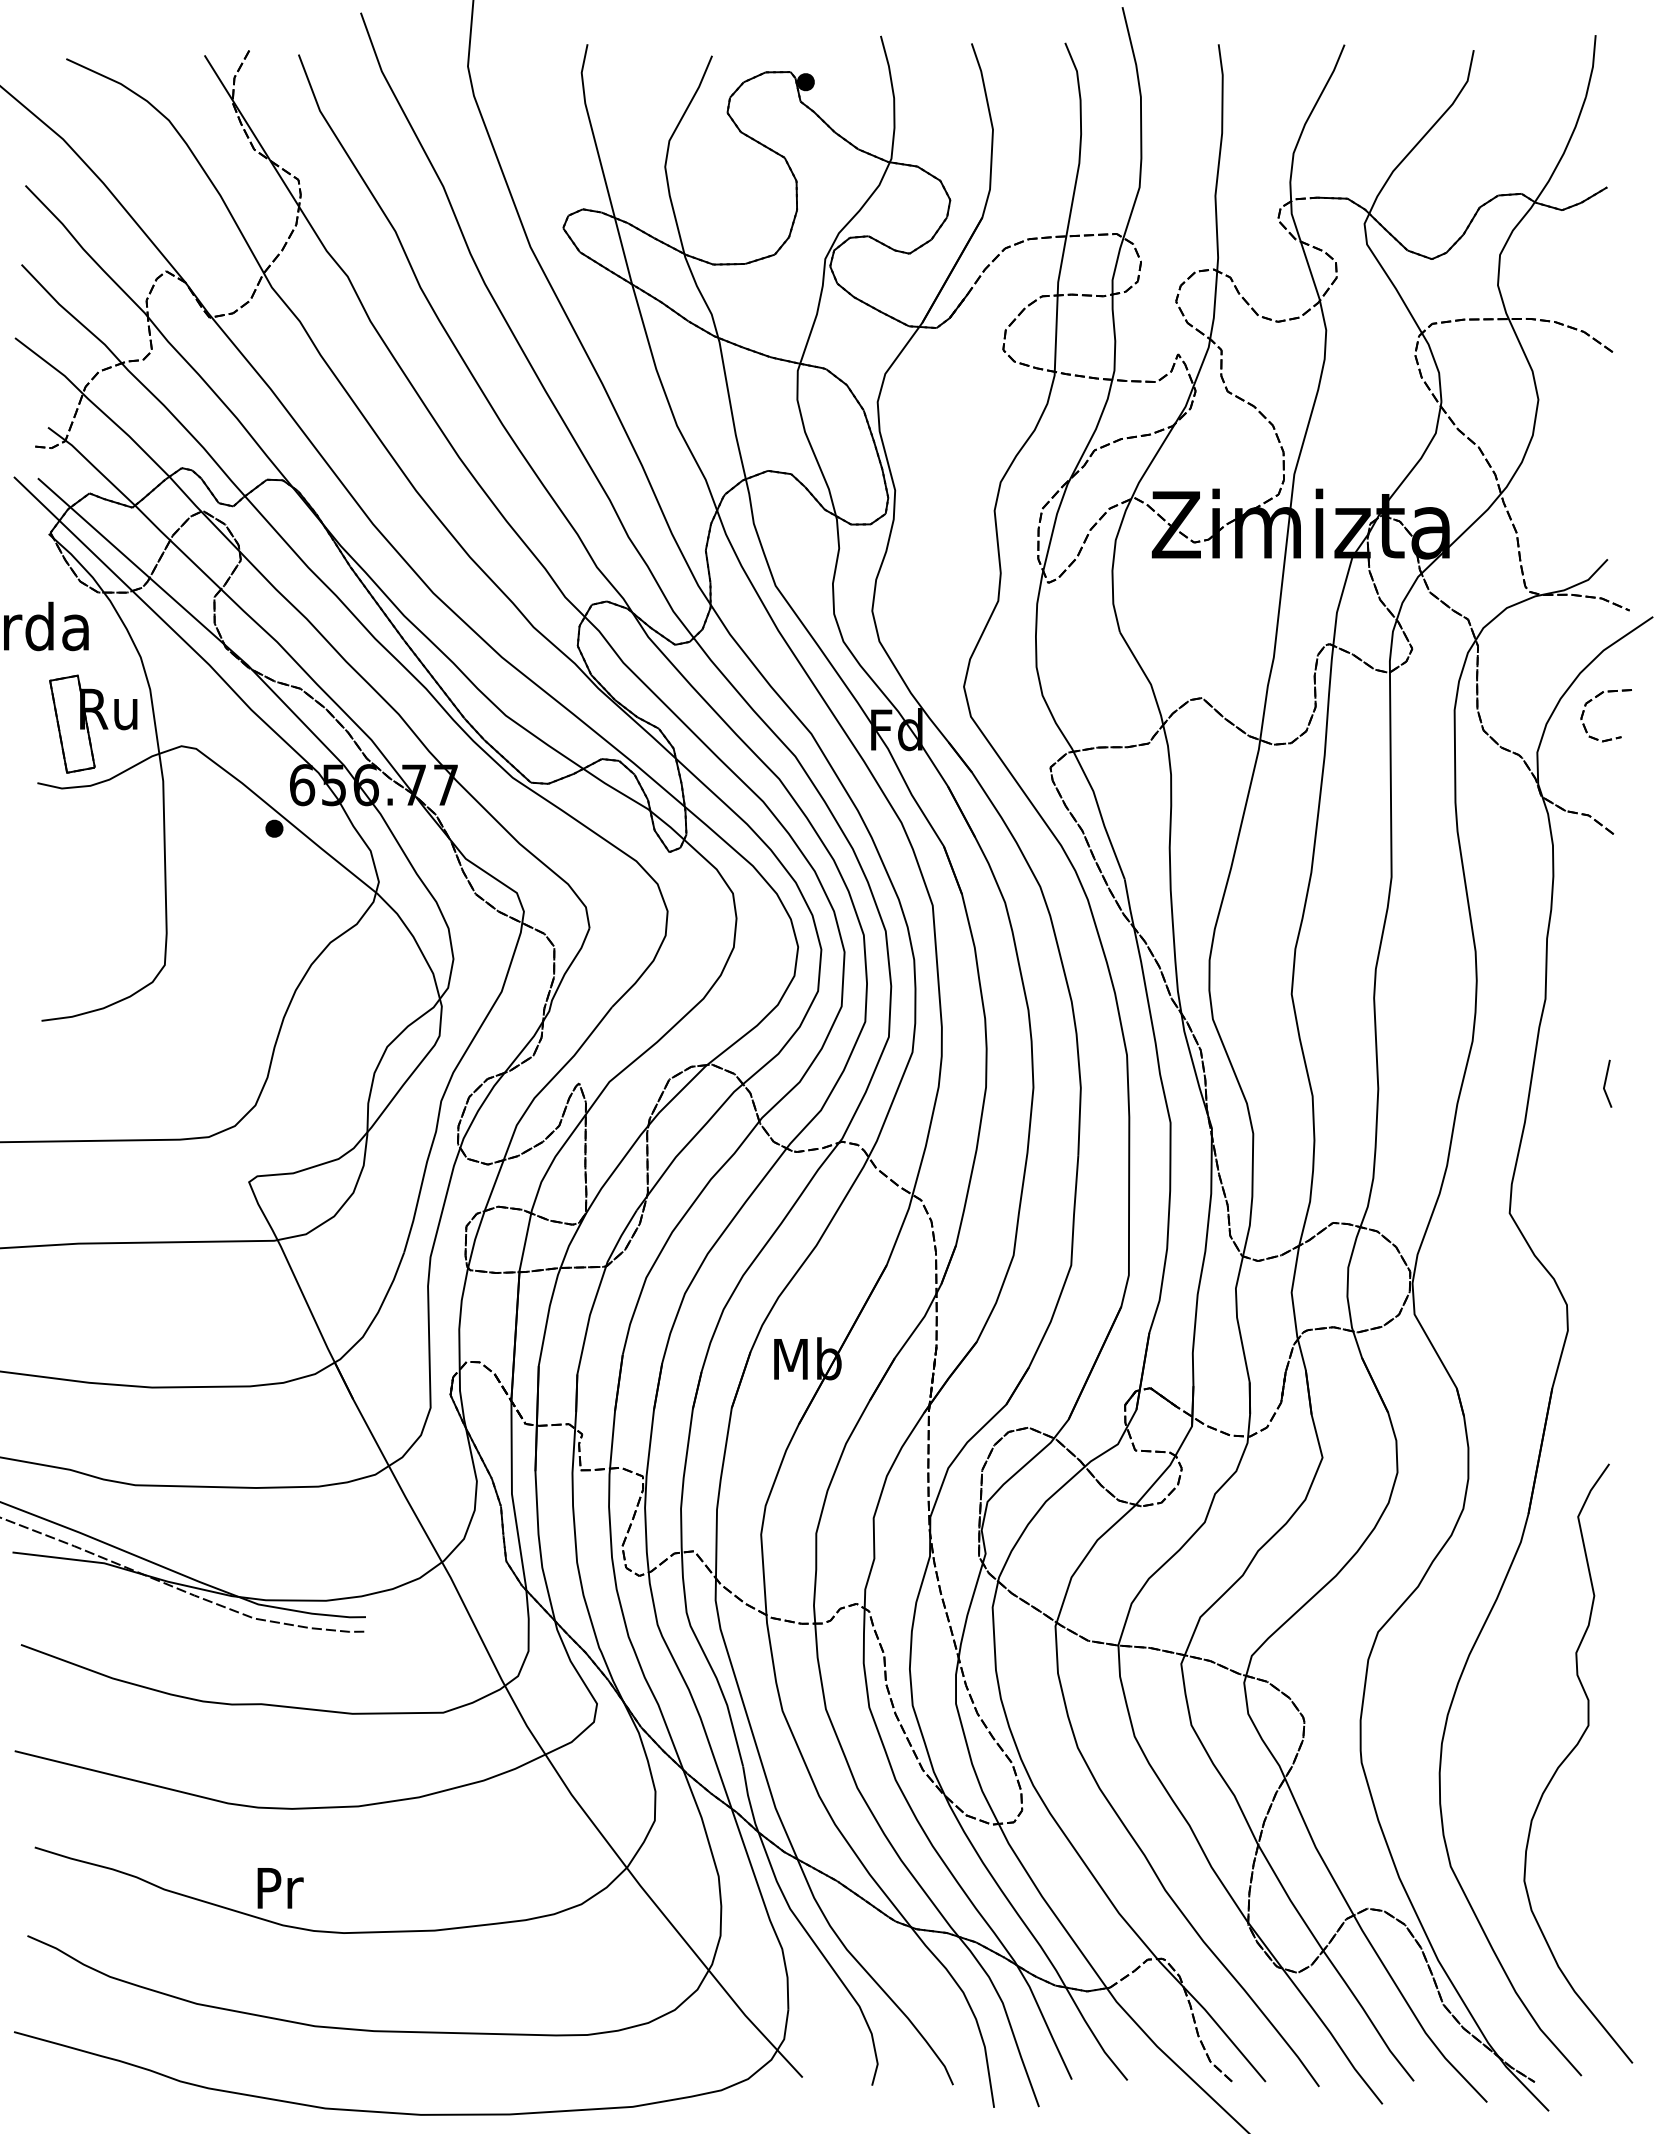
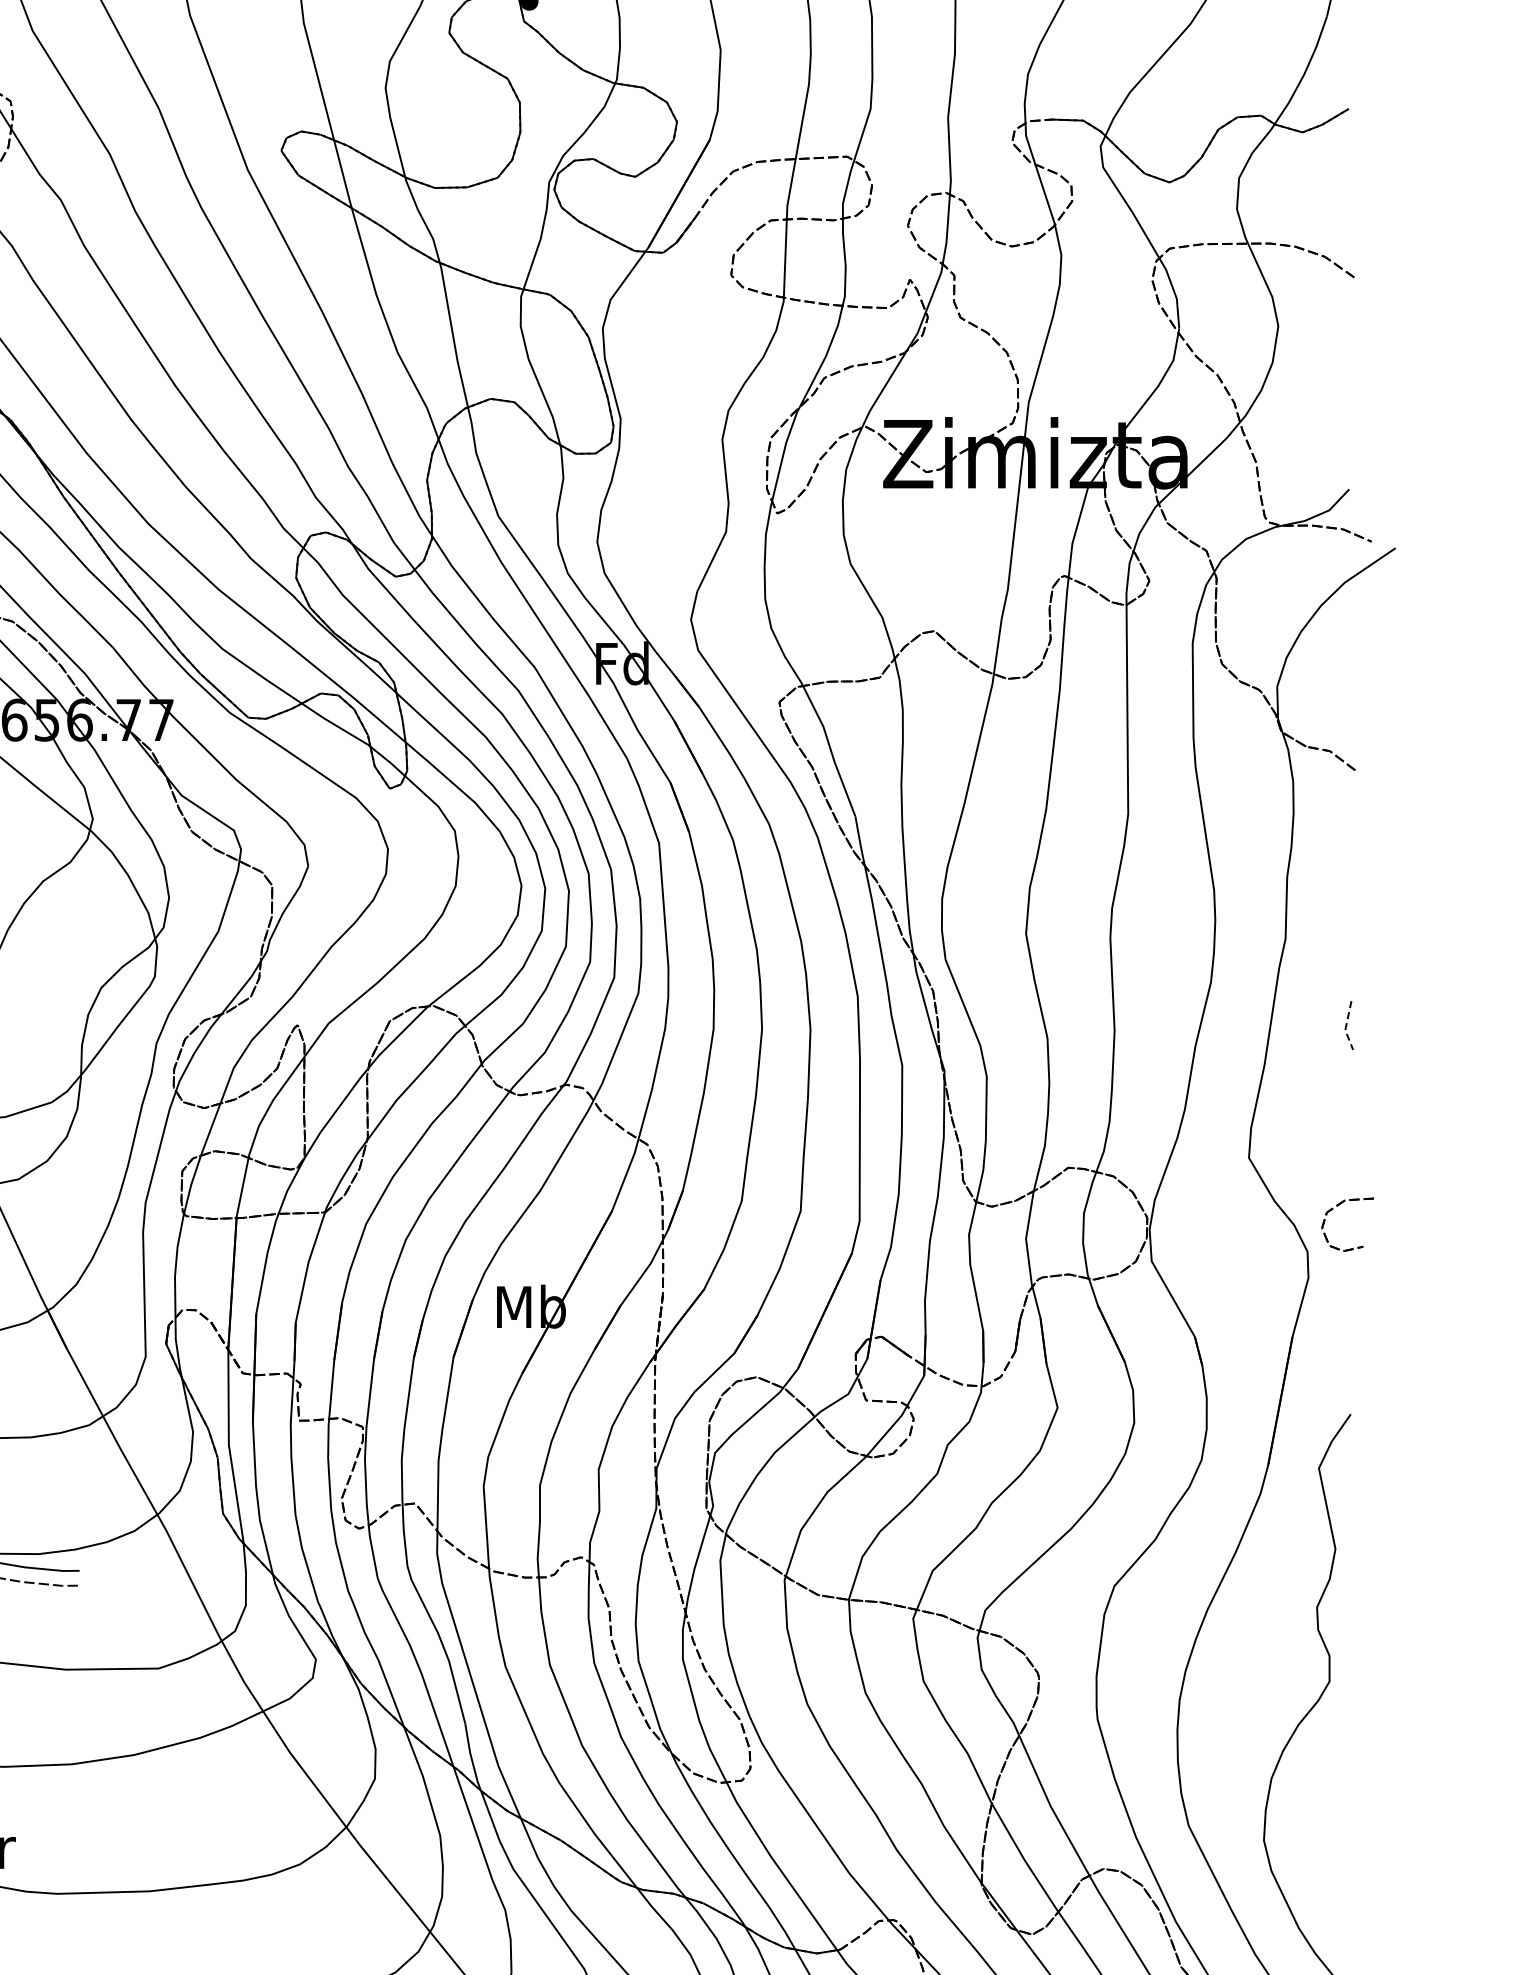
part: (1597, 697) -> (1338, 1206), moved
line: (1604, 1084) -> (1345, 1026), solid -> dashed

